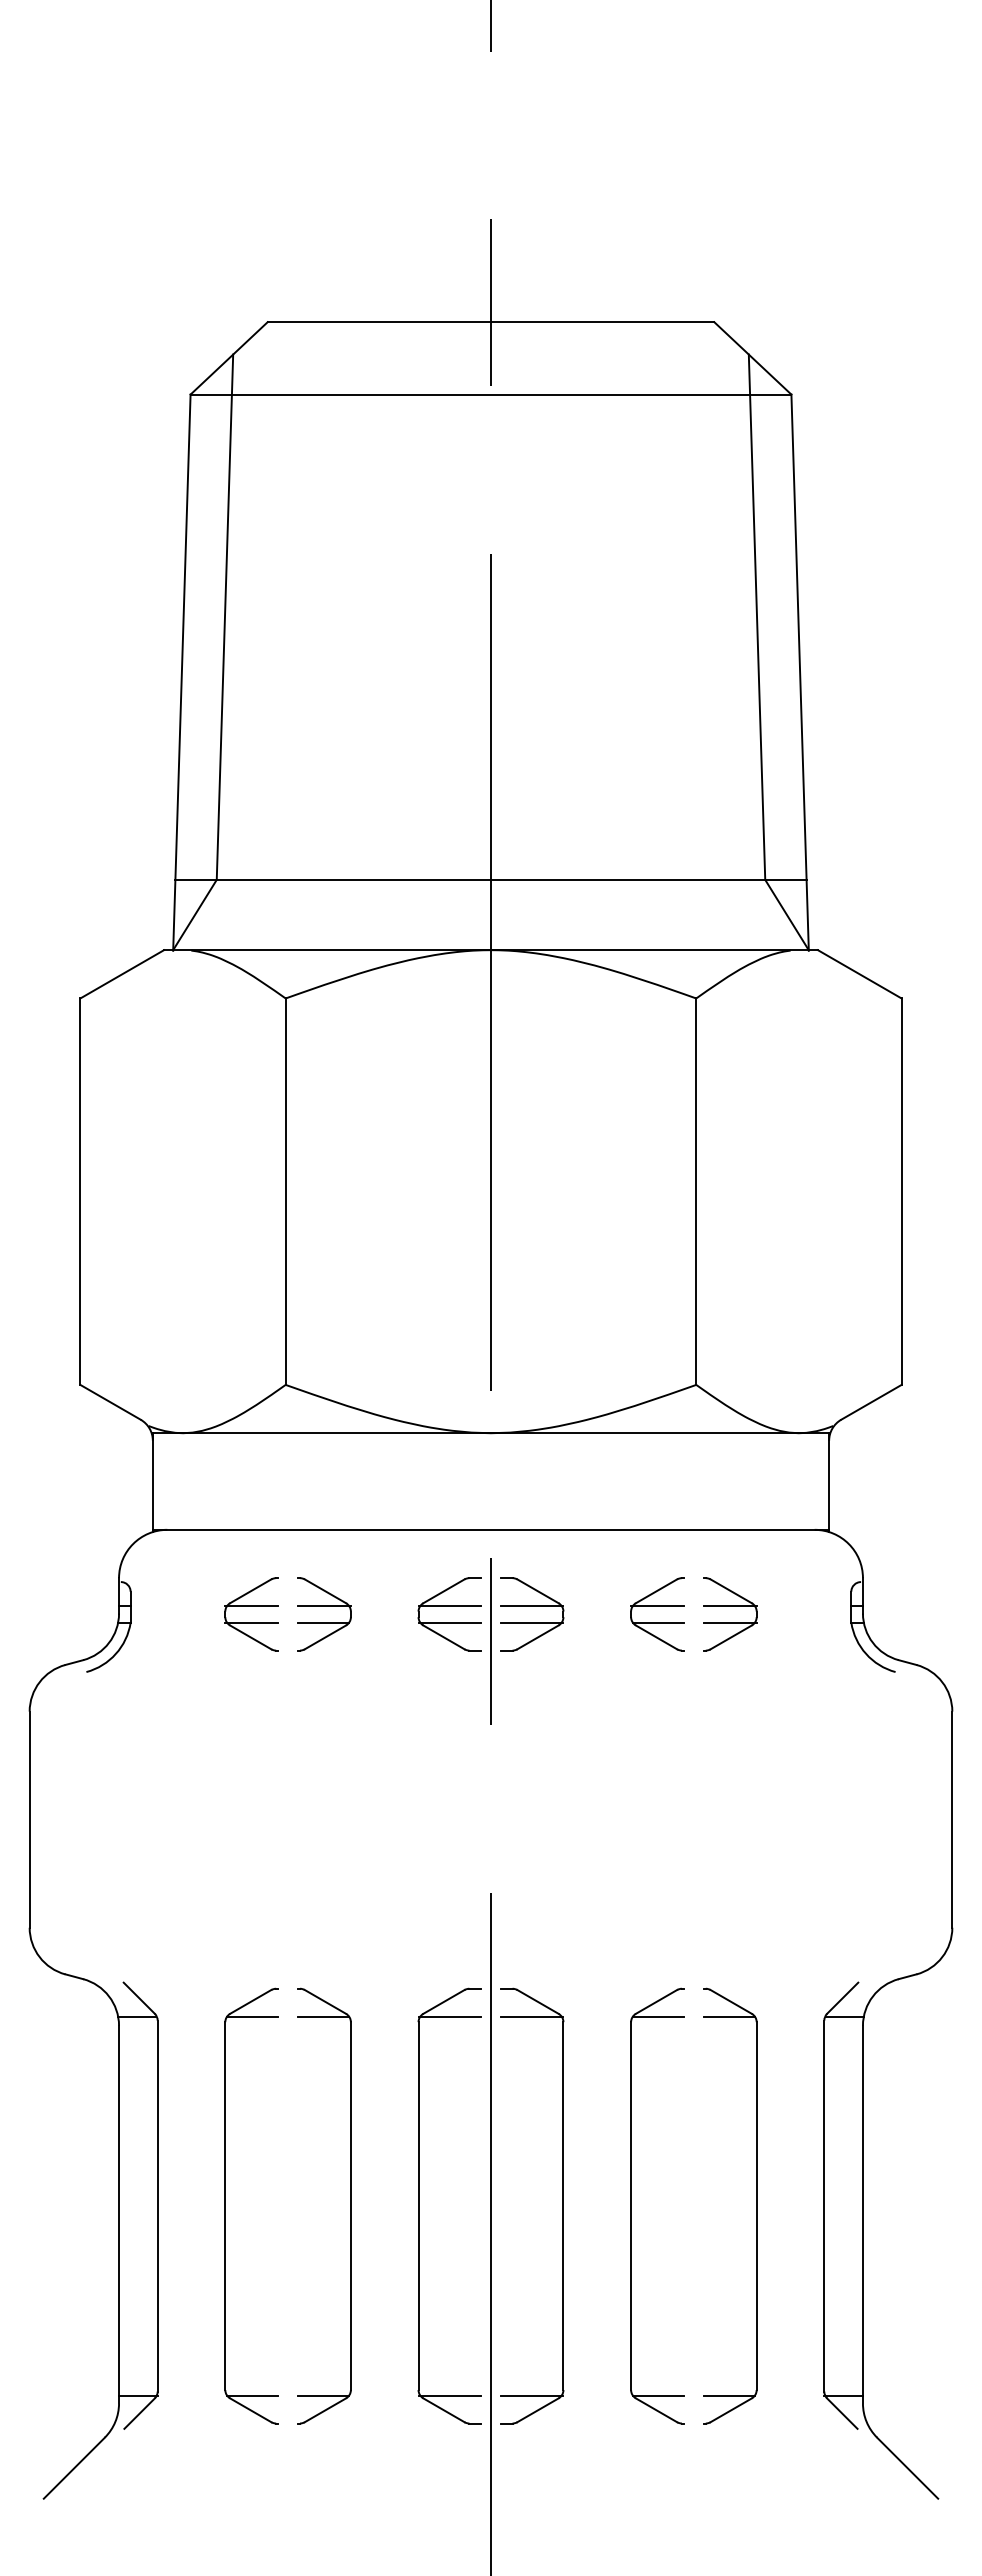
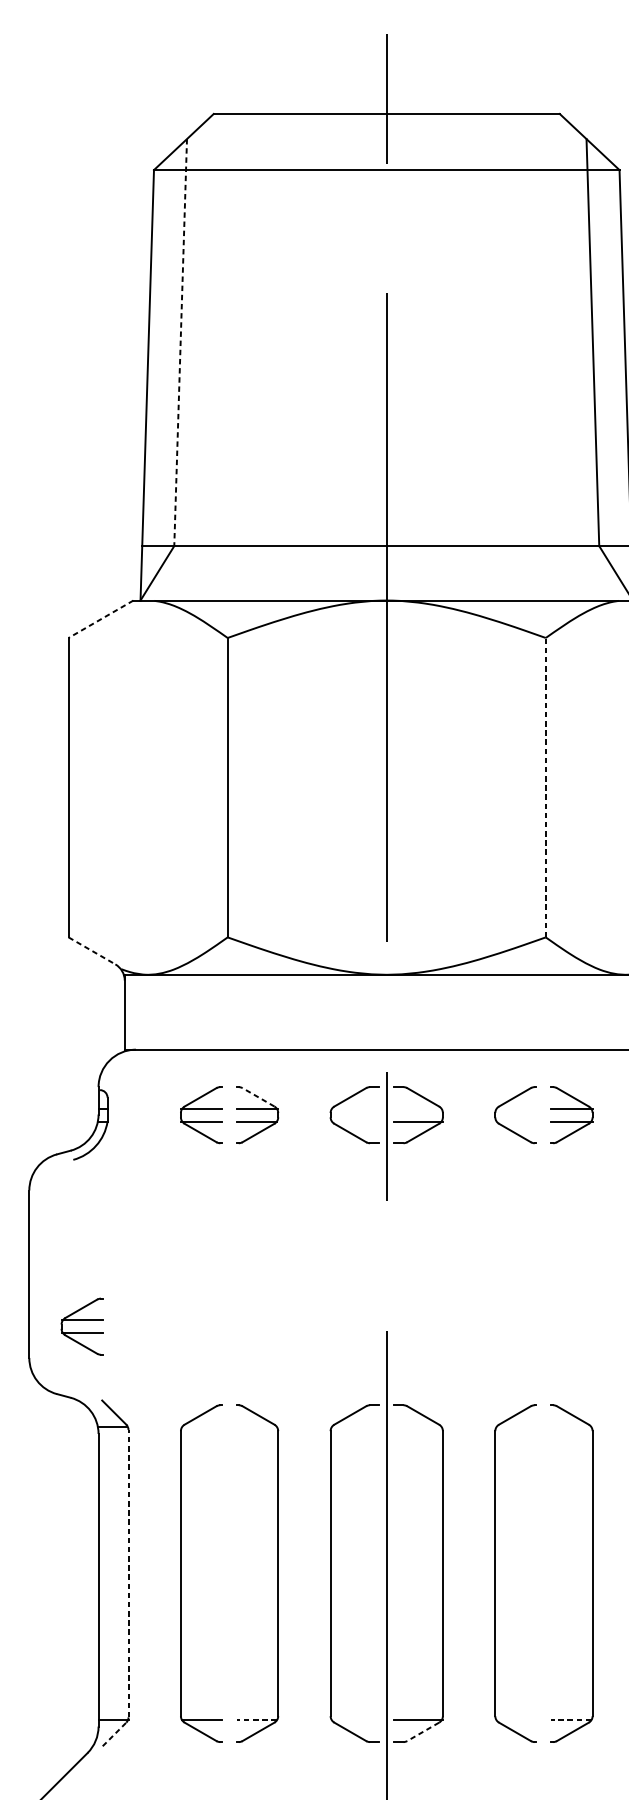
line: (224, 617) -> (180, 342), solid -> dashed
line: (121, 974) -> (100, 619), solid -> dashed
line: (696, 1191) -> (545, 787), solid -> dashed
line: (110, 1402) -> (91, 951), solid -> dashed
line: (325, 1591) -> (258, 1097), solid -> dashed
line: (449, 1606) -> (354, 1109), removed
line: (531, 1606) -> (418, 1109), removed
line: (657, 1606) -> (515, 1109), removed
line: (449, 1622) -> (354, 1121), removed
line: (658, 1622) -> (516, 1121), removed
part: (97, 1879) -> (81, 1320), added
line: (252, 2016) -> (201, 1426), removed
line: (323, 2016) -> (256, 1426), removed
line: (449, 2016) -> (354, 1426), removed
line: (531, 2016) -> (418, 1426), removed
line: (658, 2016) -> (516, 1426), removed
line: (728, 2016) -> (570, 1426), removed
line: (157, 2205) -> (128, 1573), solid -> dashed
line: (323, 2395) -> (256, 1720), solid -> dashed
line: (449, 2395) -> (354, 1720), removed
line: (658, 2395) -> (516, 1720), removed
line: (729, 2395) -> (571, 1720), solid -> dashed
line: (538, 2410) -> (423, 1732), solid -> dashed
line: (139, 2413) -> (114, 1734), solid -> dashed

